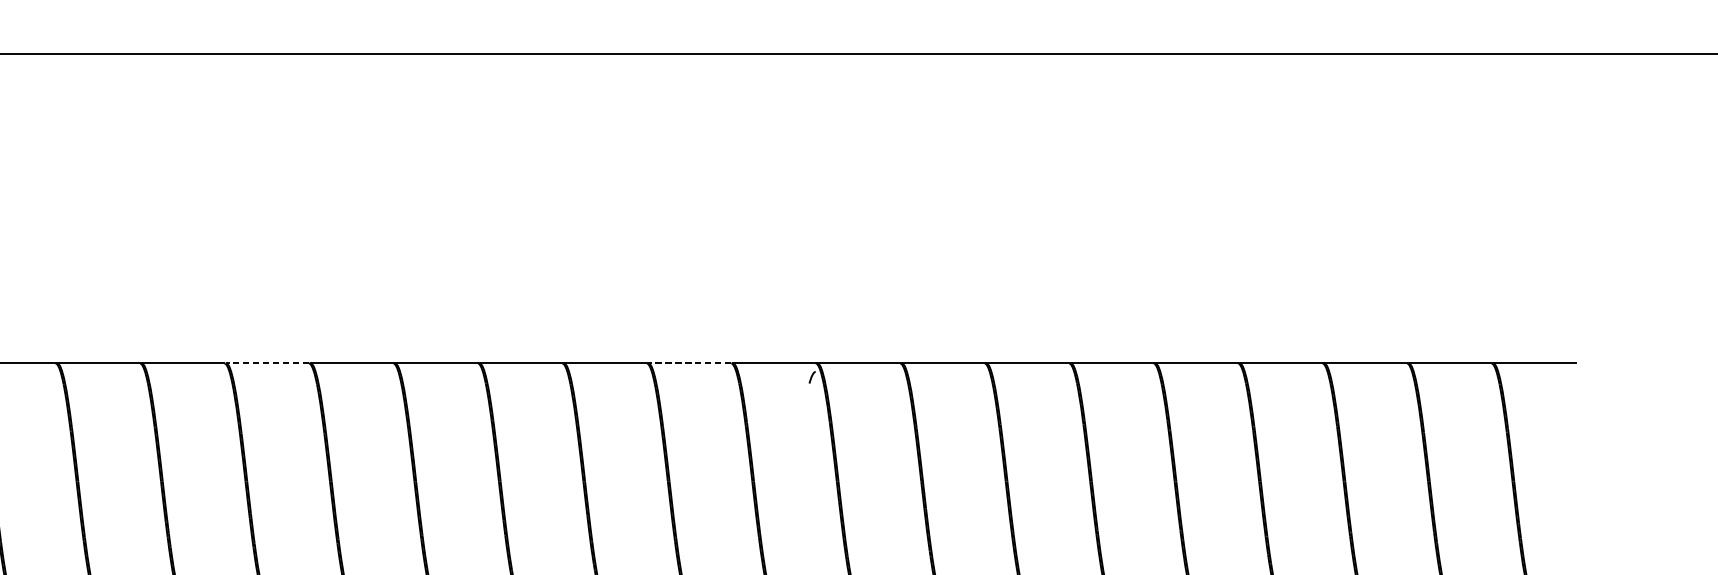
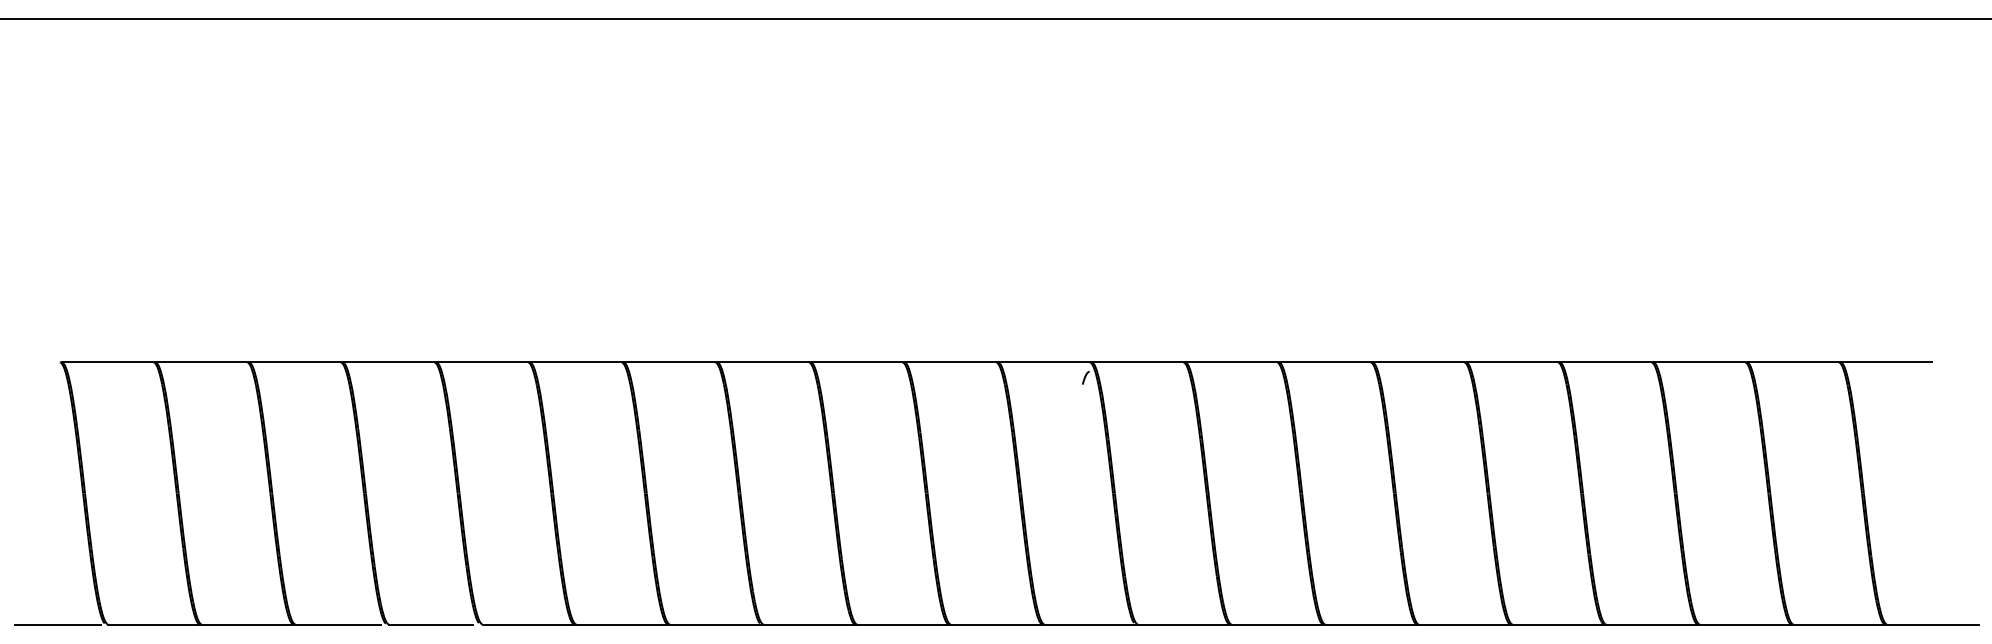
line: (267, 363) -> (482, 362), dashed -> solid
line: (690, 363) -> (950, 362), dashed -> solid

